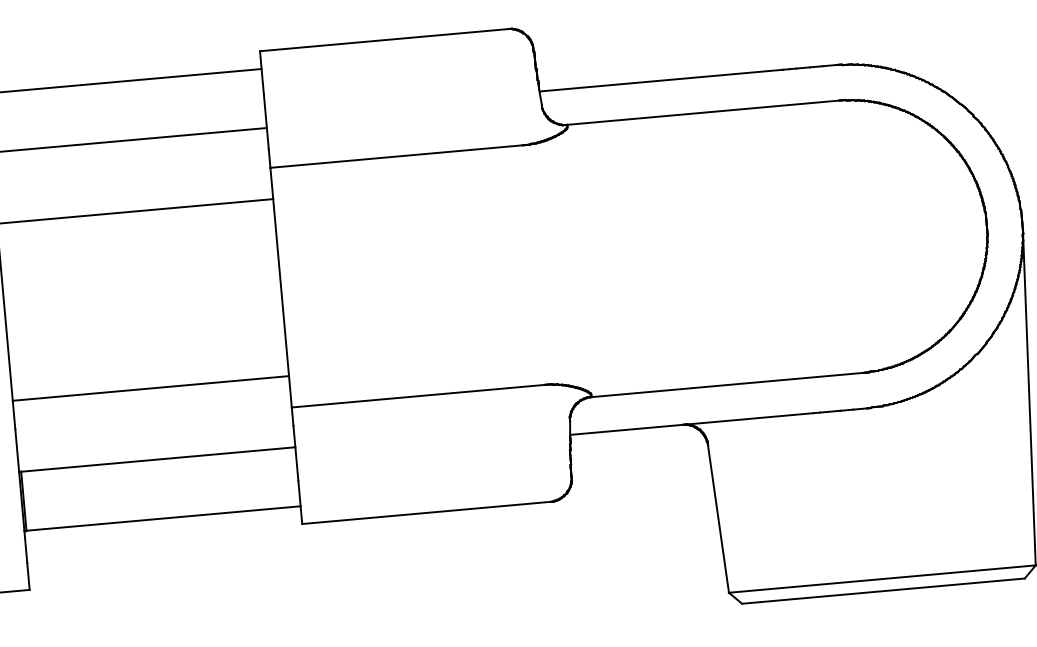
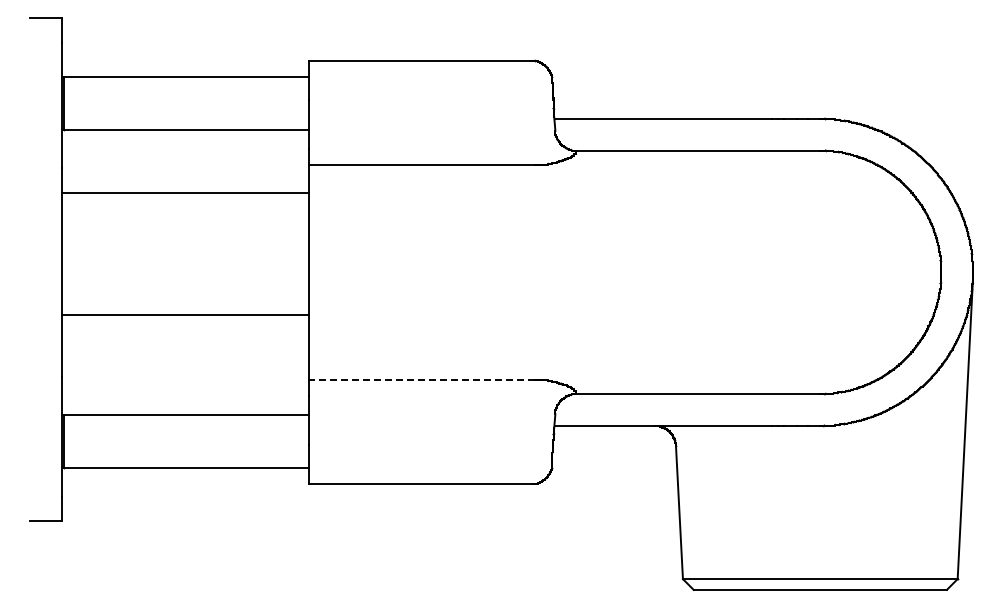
line: (150, 388) -> (185, 314), moved
line: (418, 395) -> (422, 379), solid -> dashed

